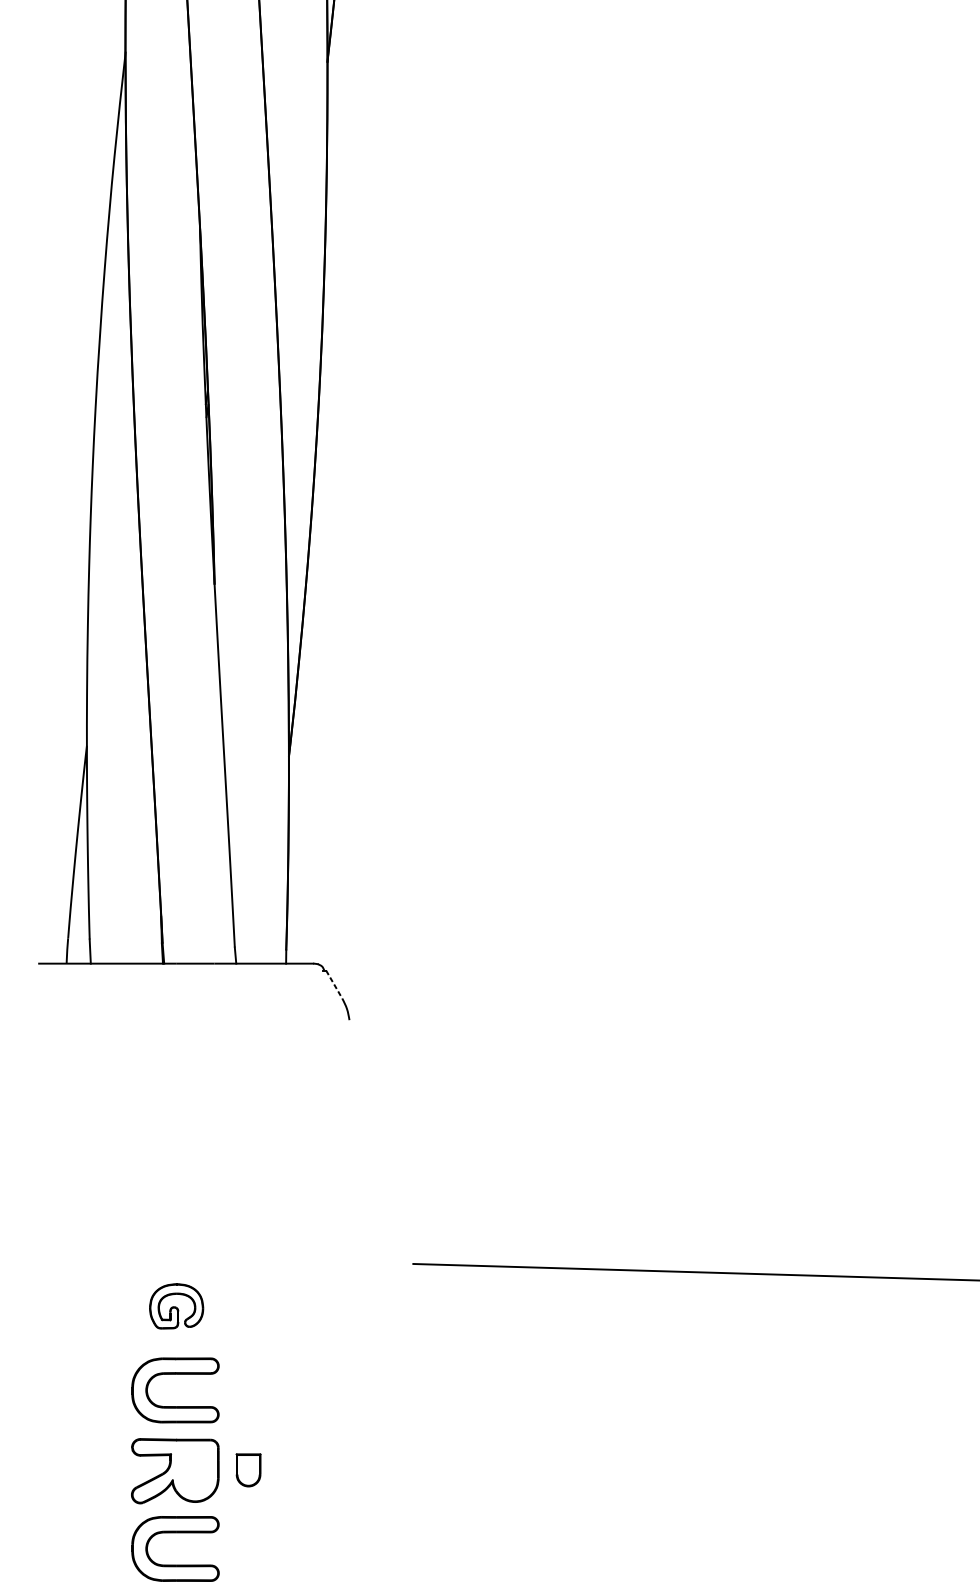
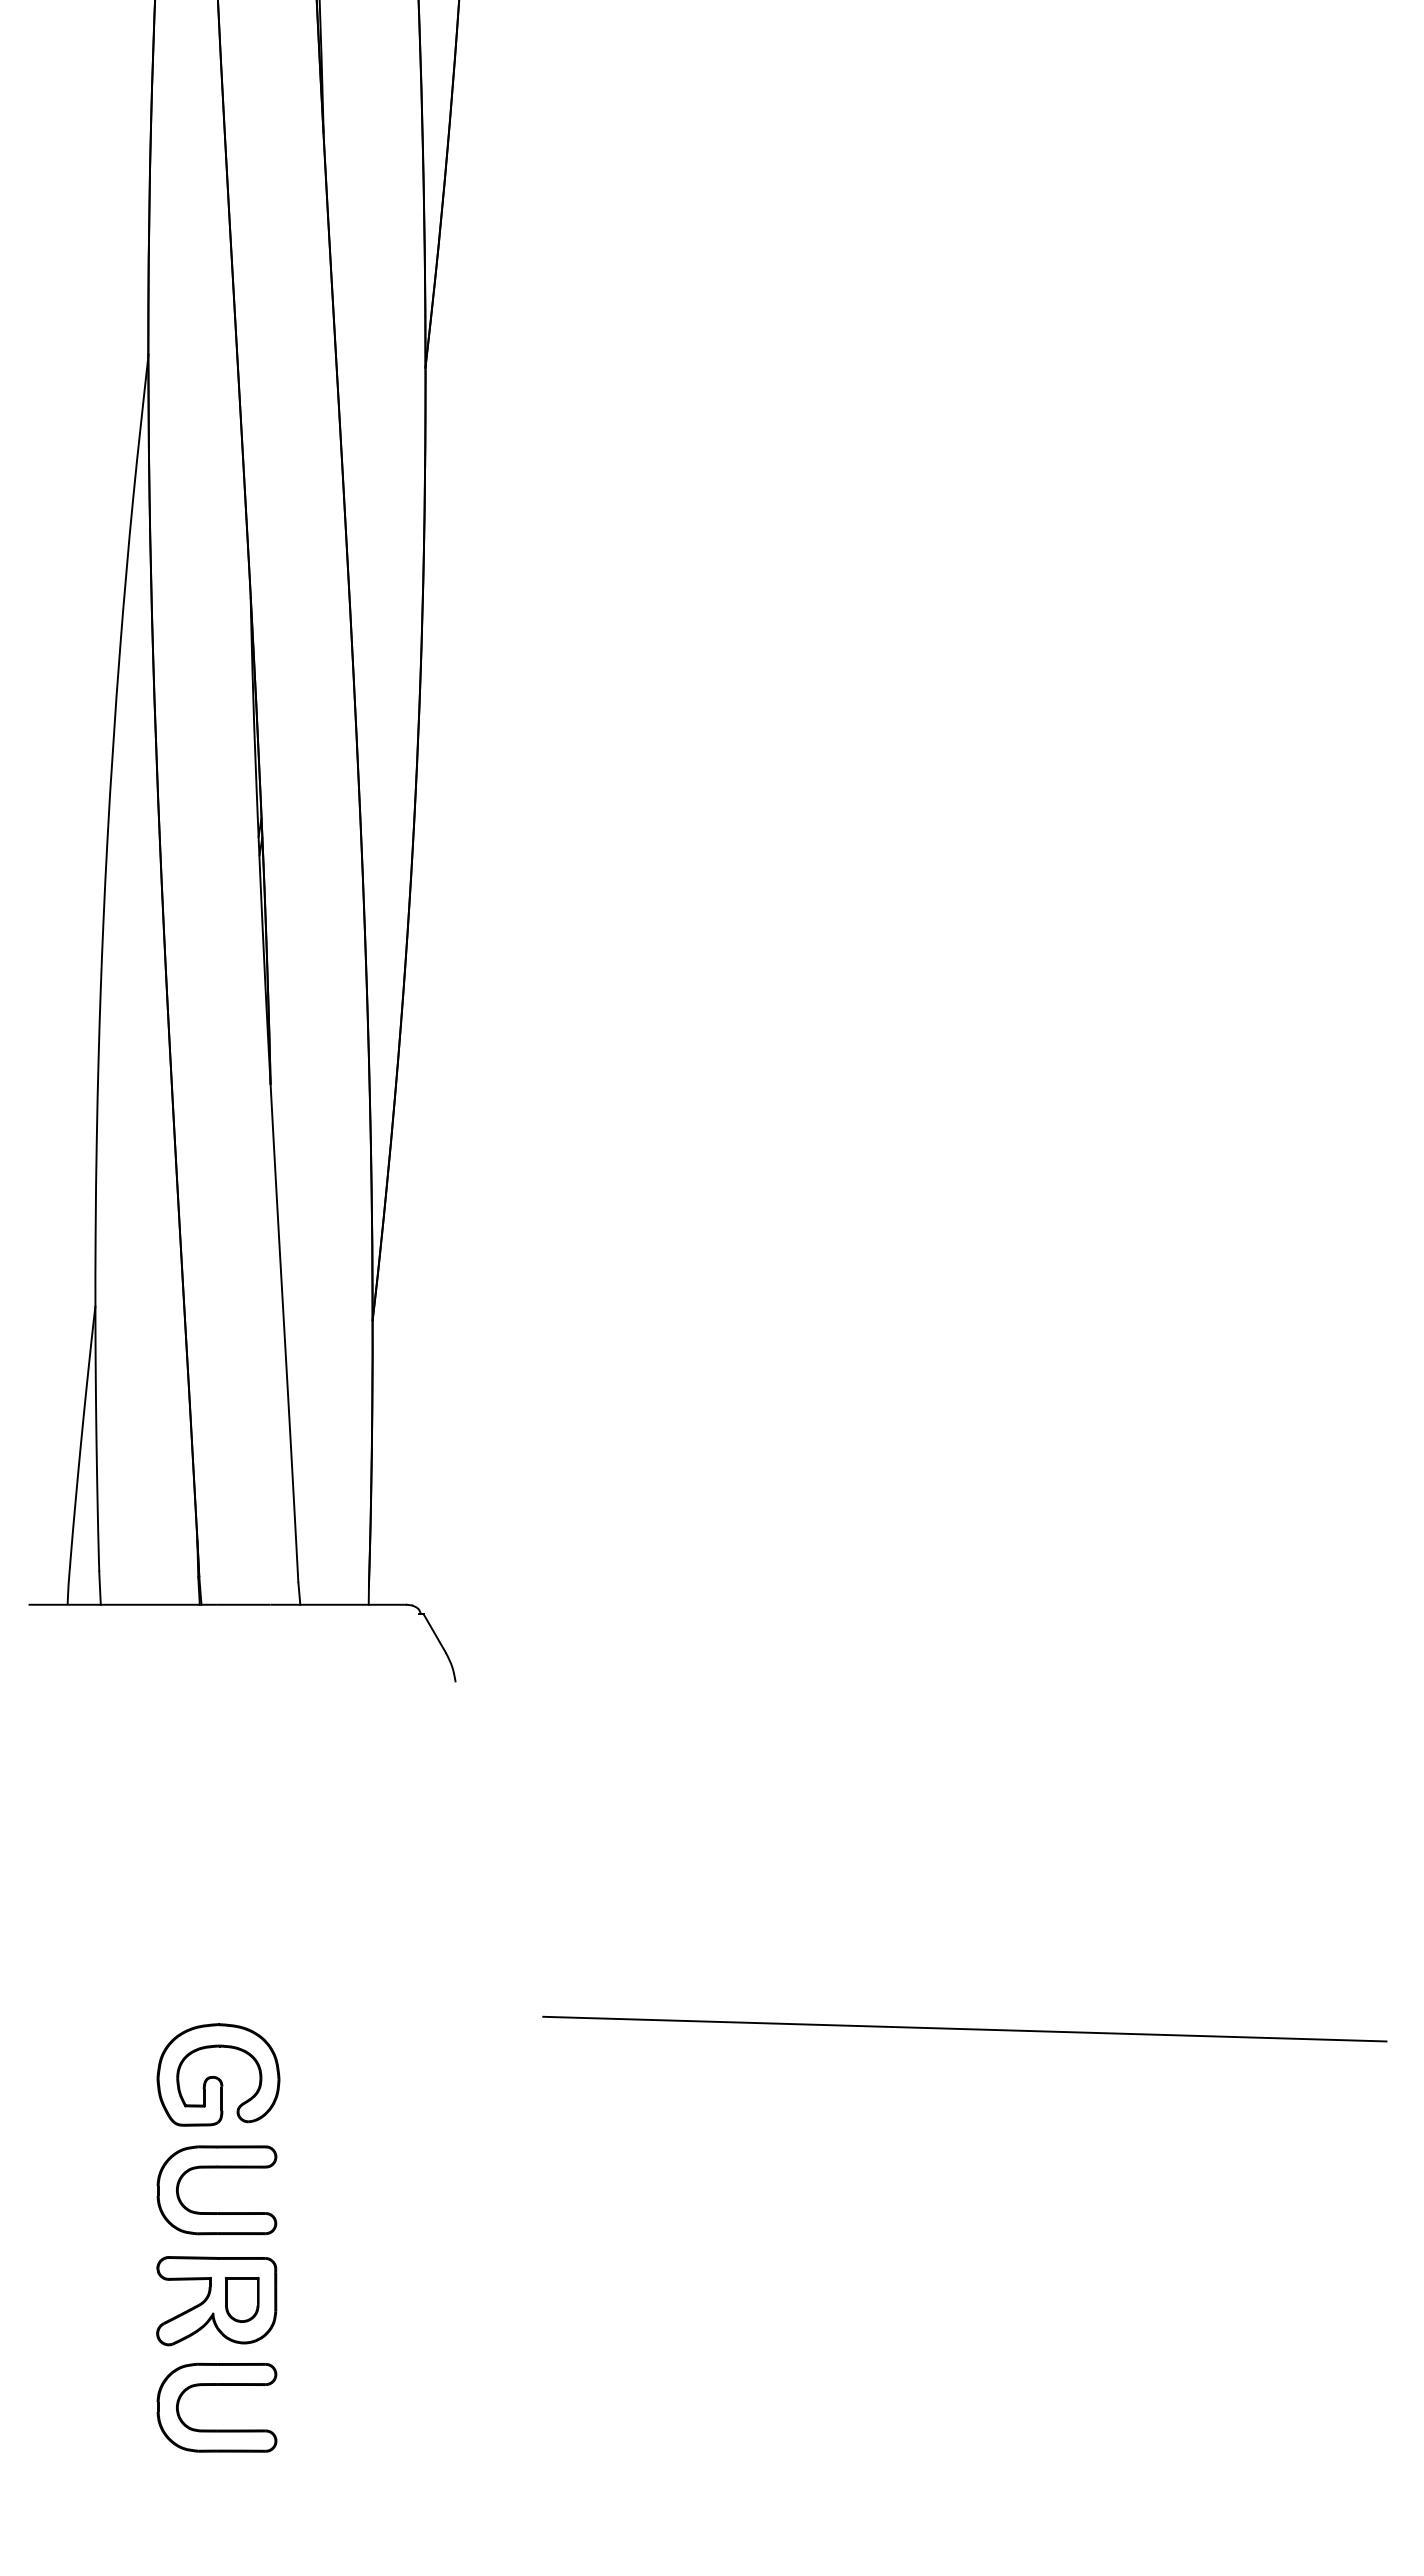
line: (334, 985) -> (435, 1634), dashed -> solid
part: (176, 1306) -> (218, 2074), size x1.67
part: (248, 1470) -> (241, 2299), moved

